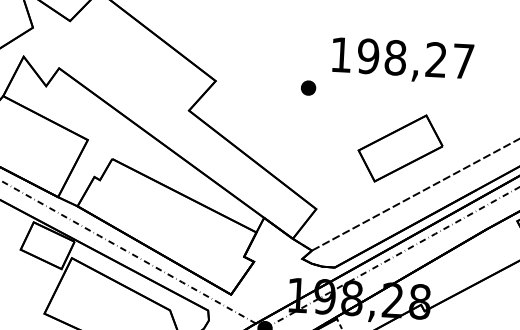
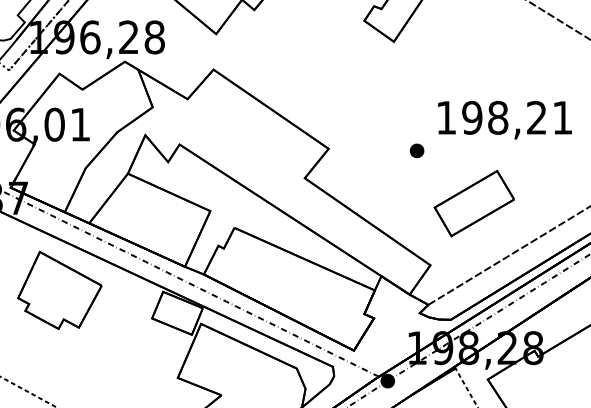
text: (463, 60) -> (562, 117), 198,27 -> 198,21
part: (399, 148) -> (473, 203), moved

